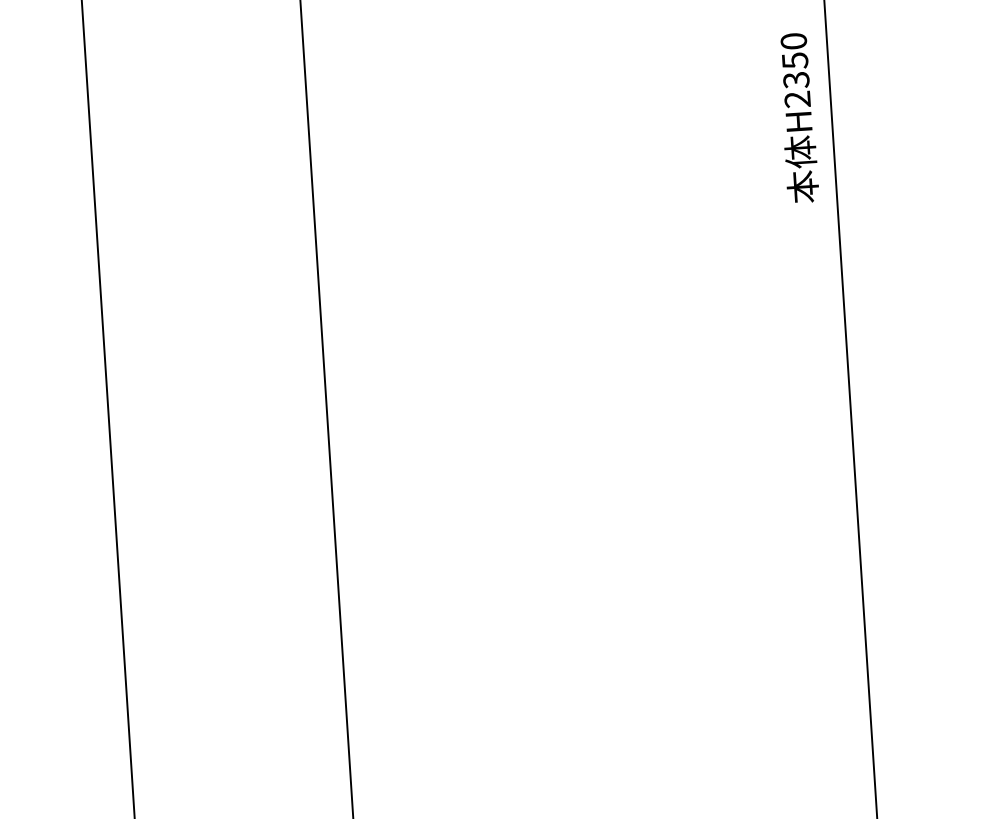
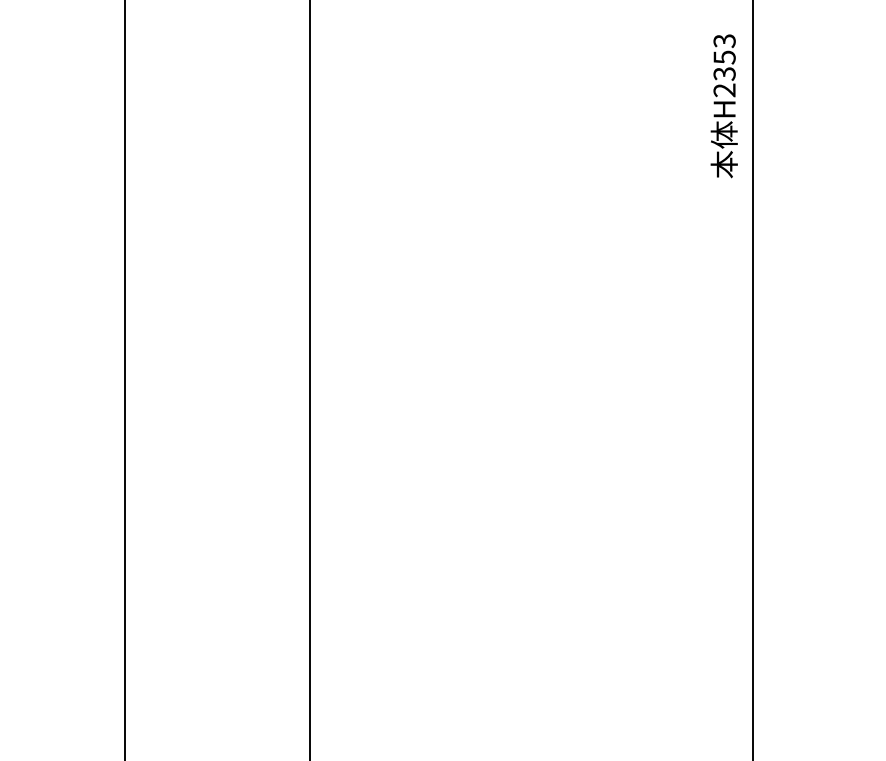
text: (793, 41) -> (724, 41), H2350 -> H2353

